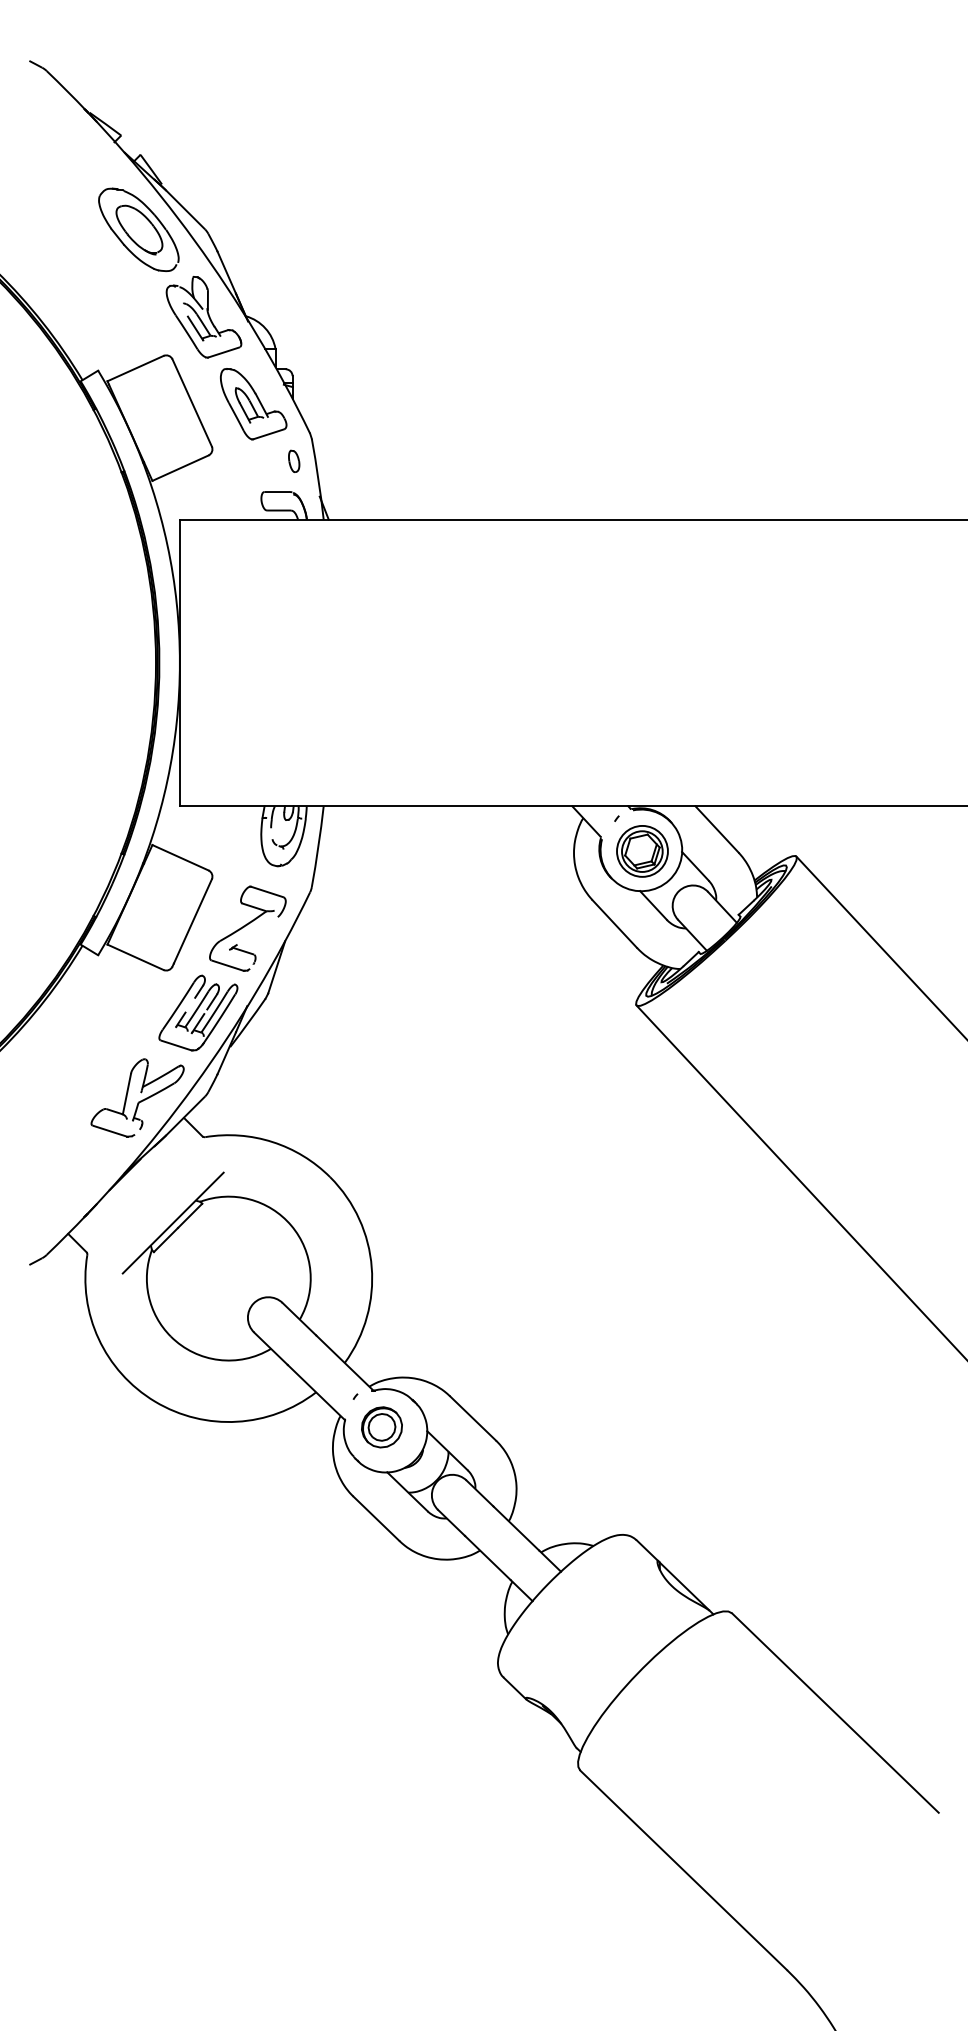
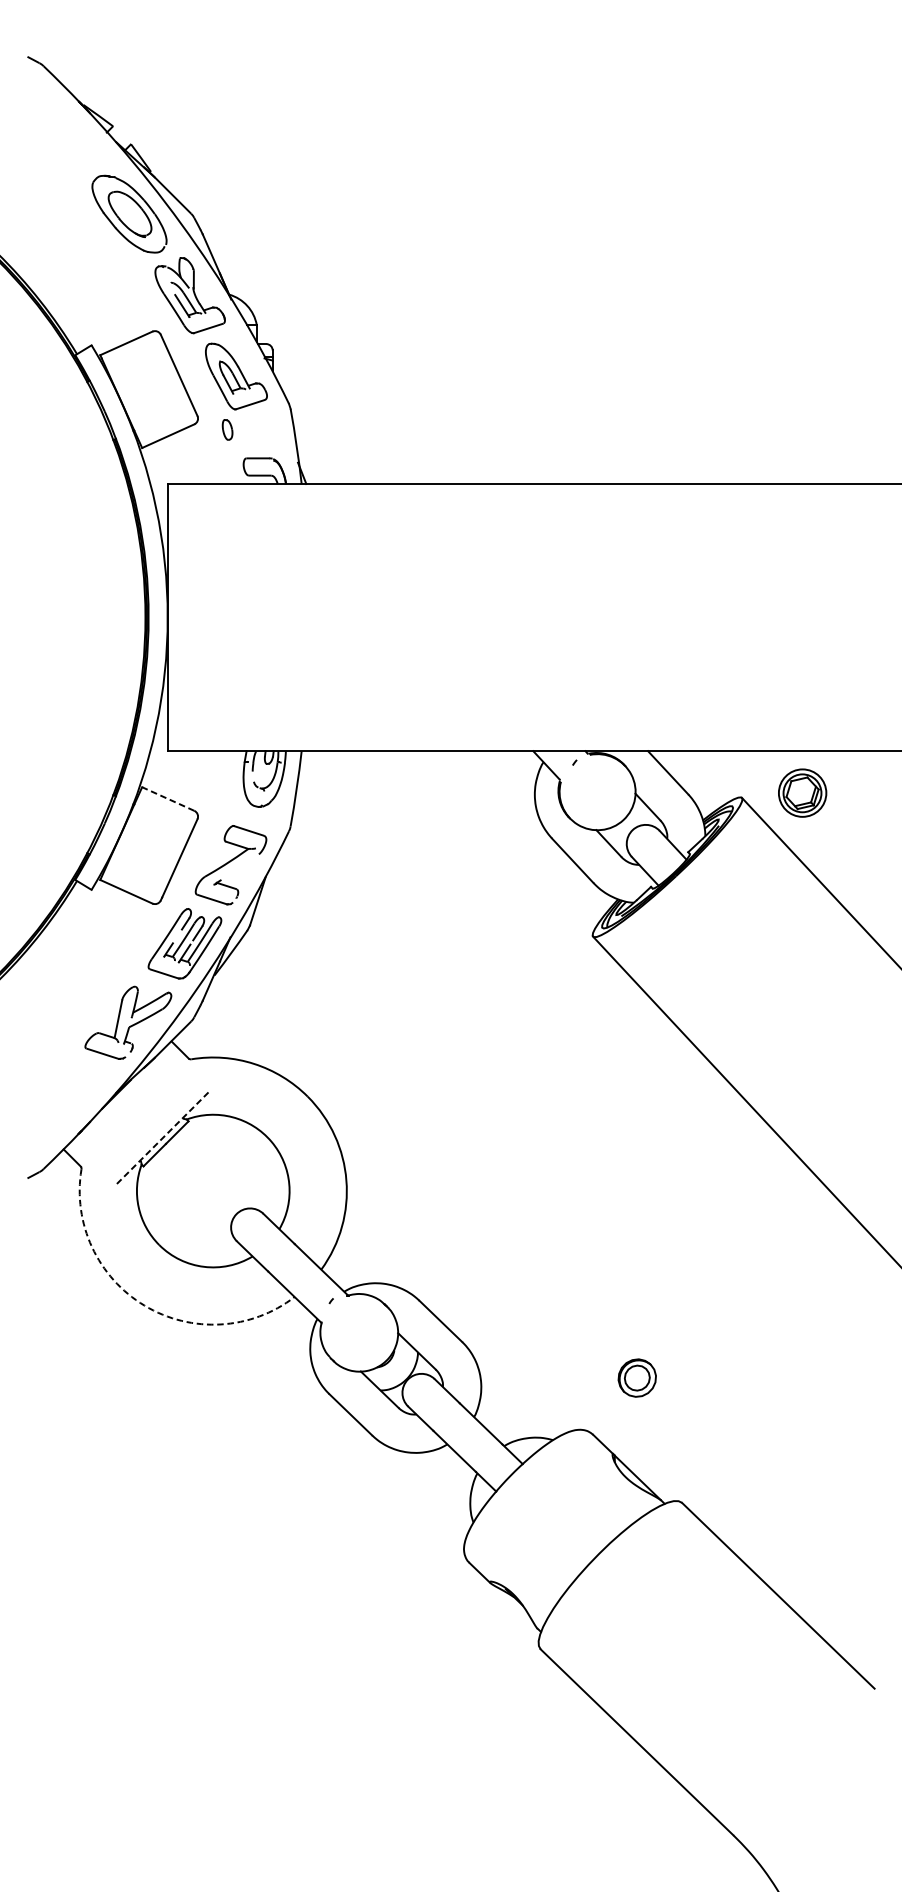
part: (294, 460) -> (227, 429), moved
part: (642, 851) -> (802, 793), moved
line: (180, 857) -> (168, 798), solid -> dashed
line: (172, 1223) -> (160, 1139), solid -> dashed
arc: (155, 1401) -> (145, 1305), solid -> dashed
part: (381, 1427) -> (636, 1378), moved

